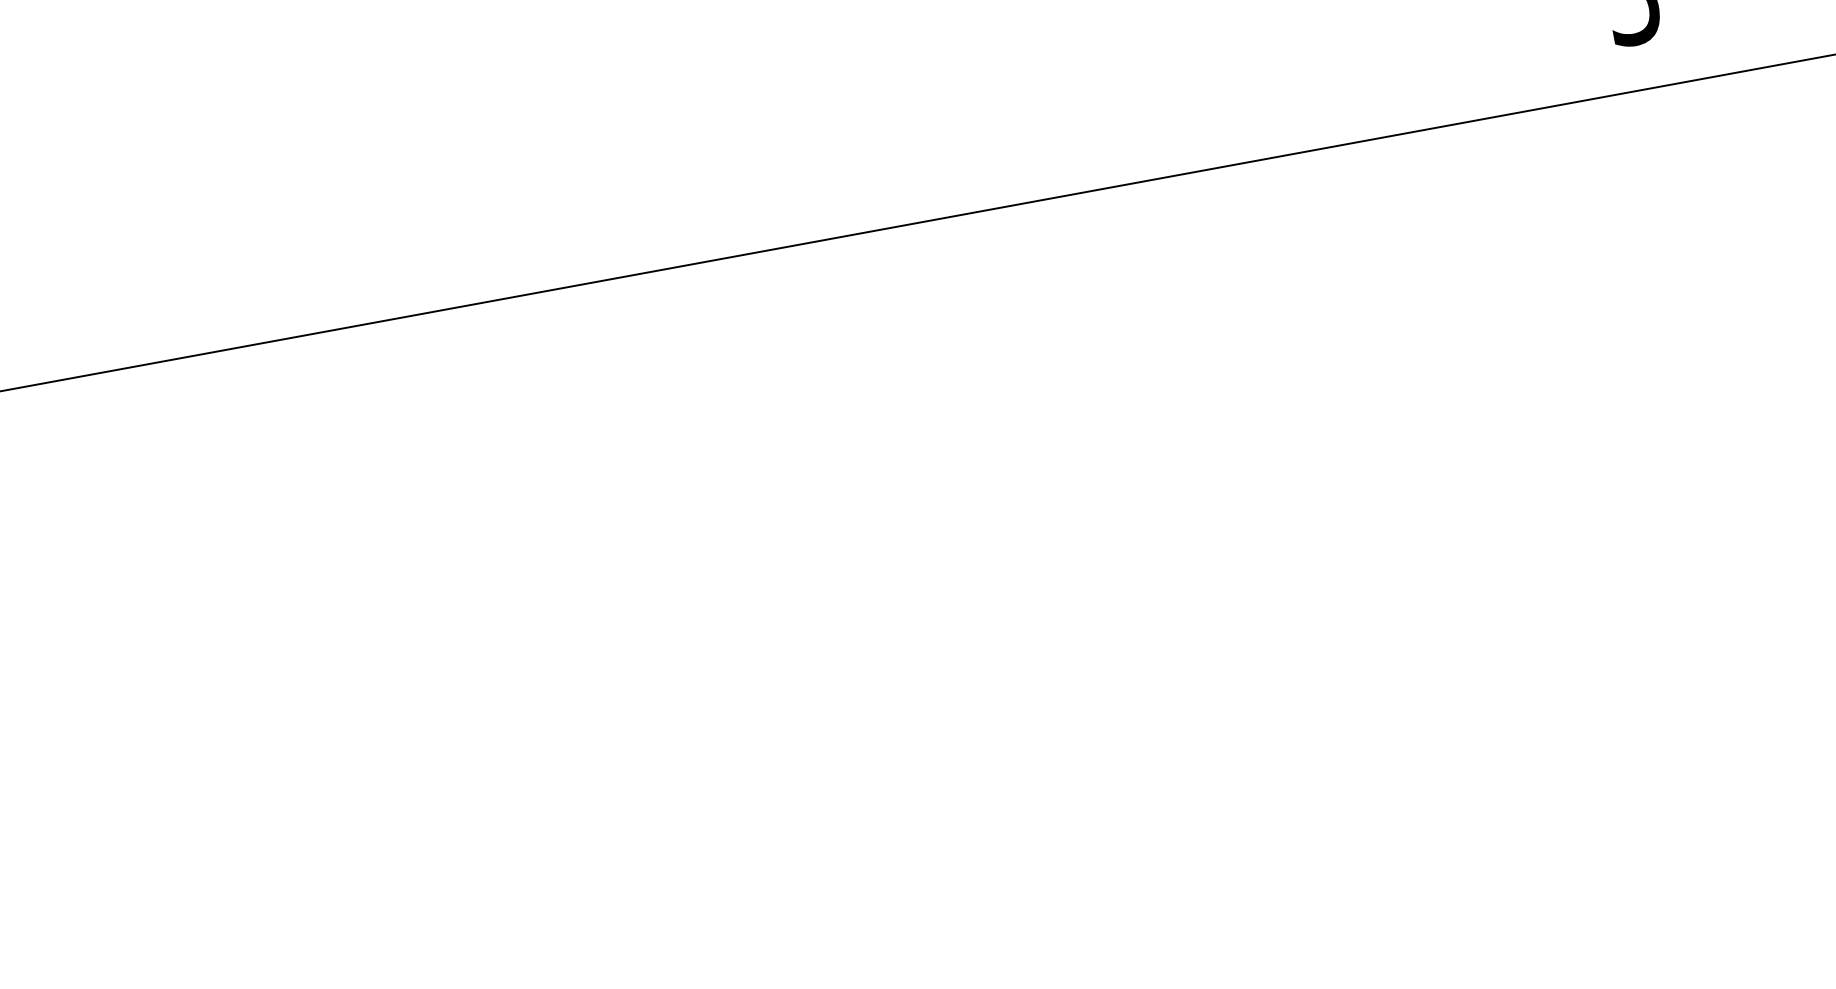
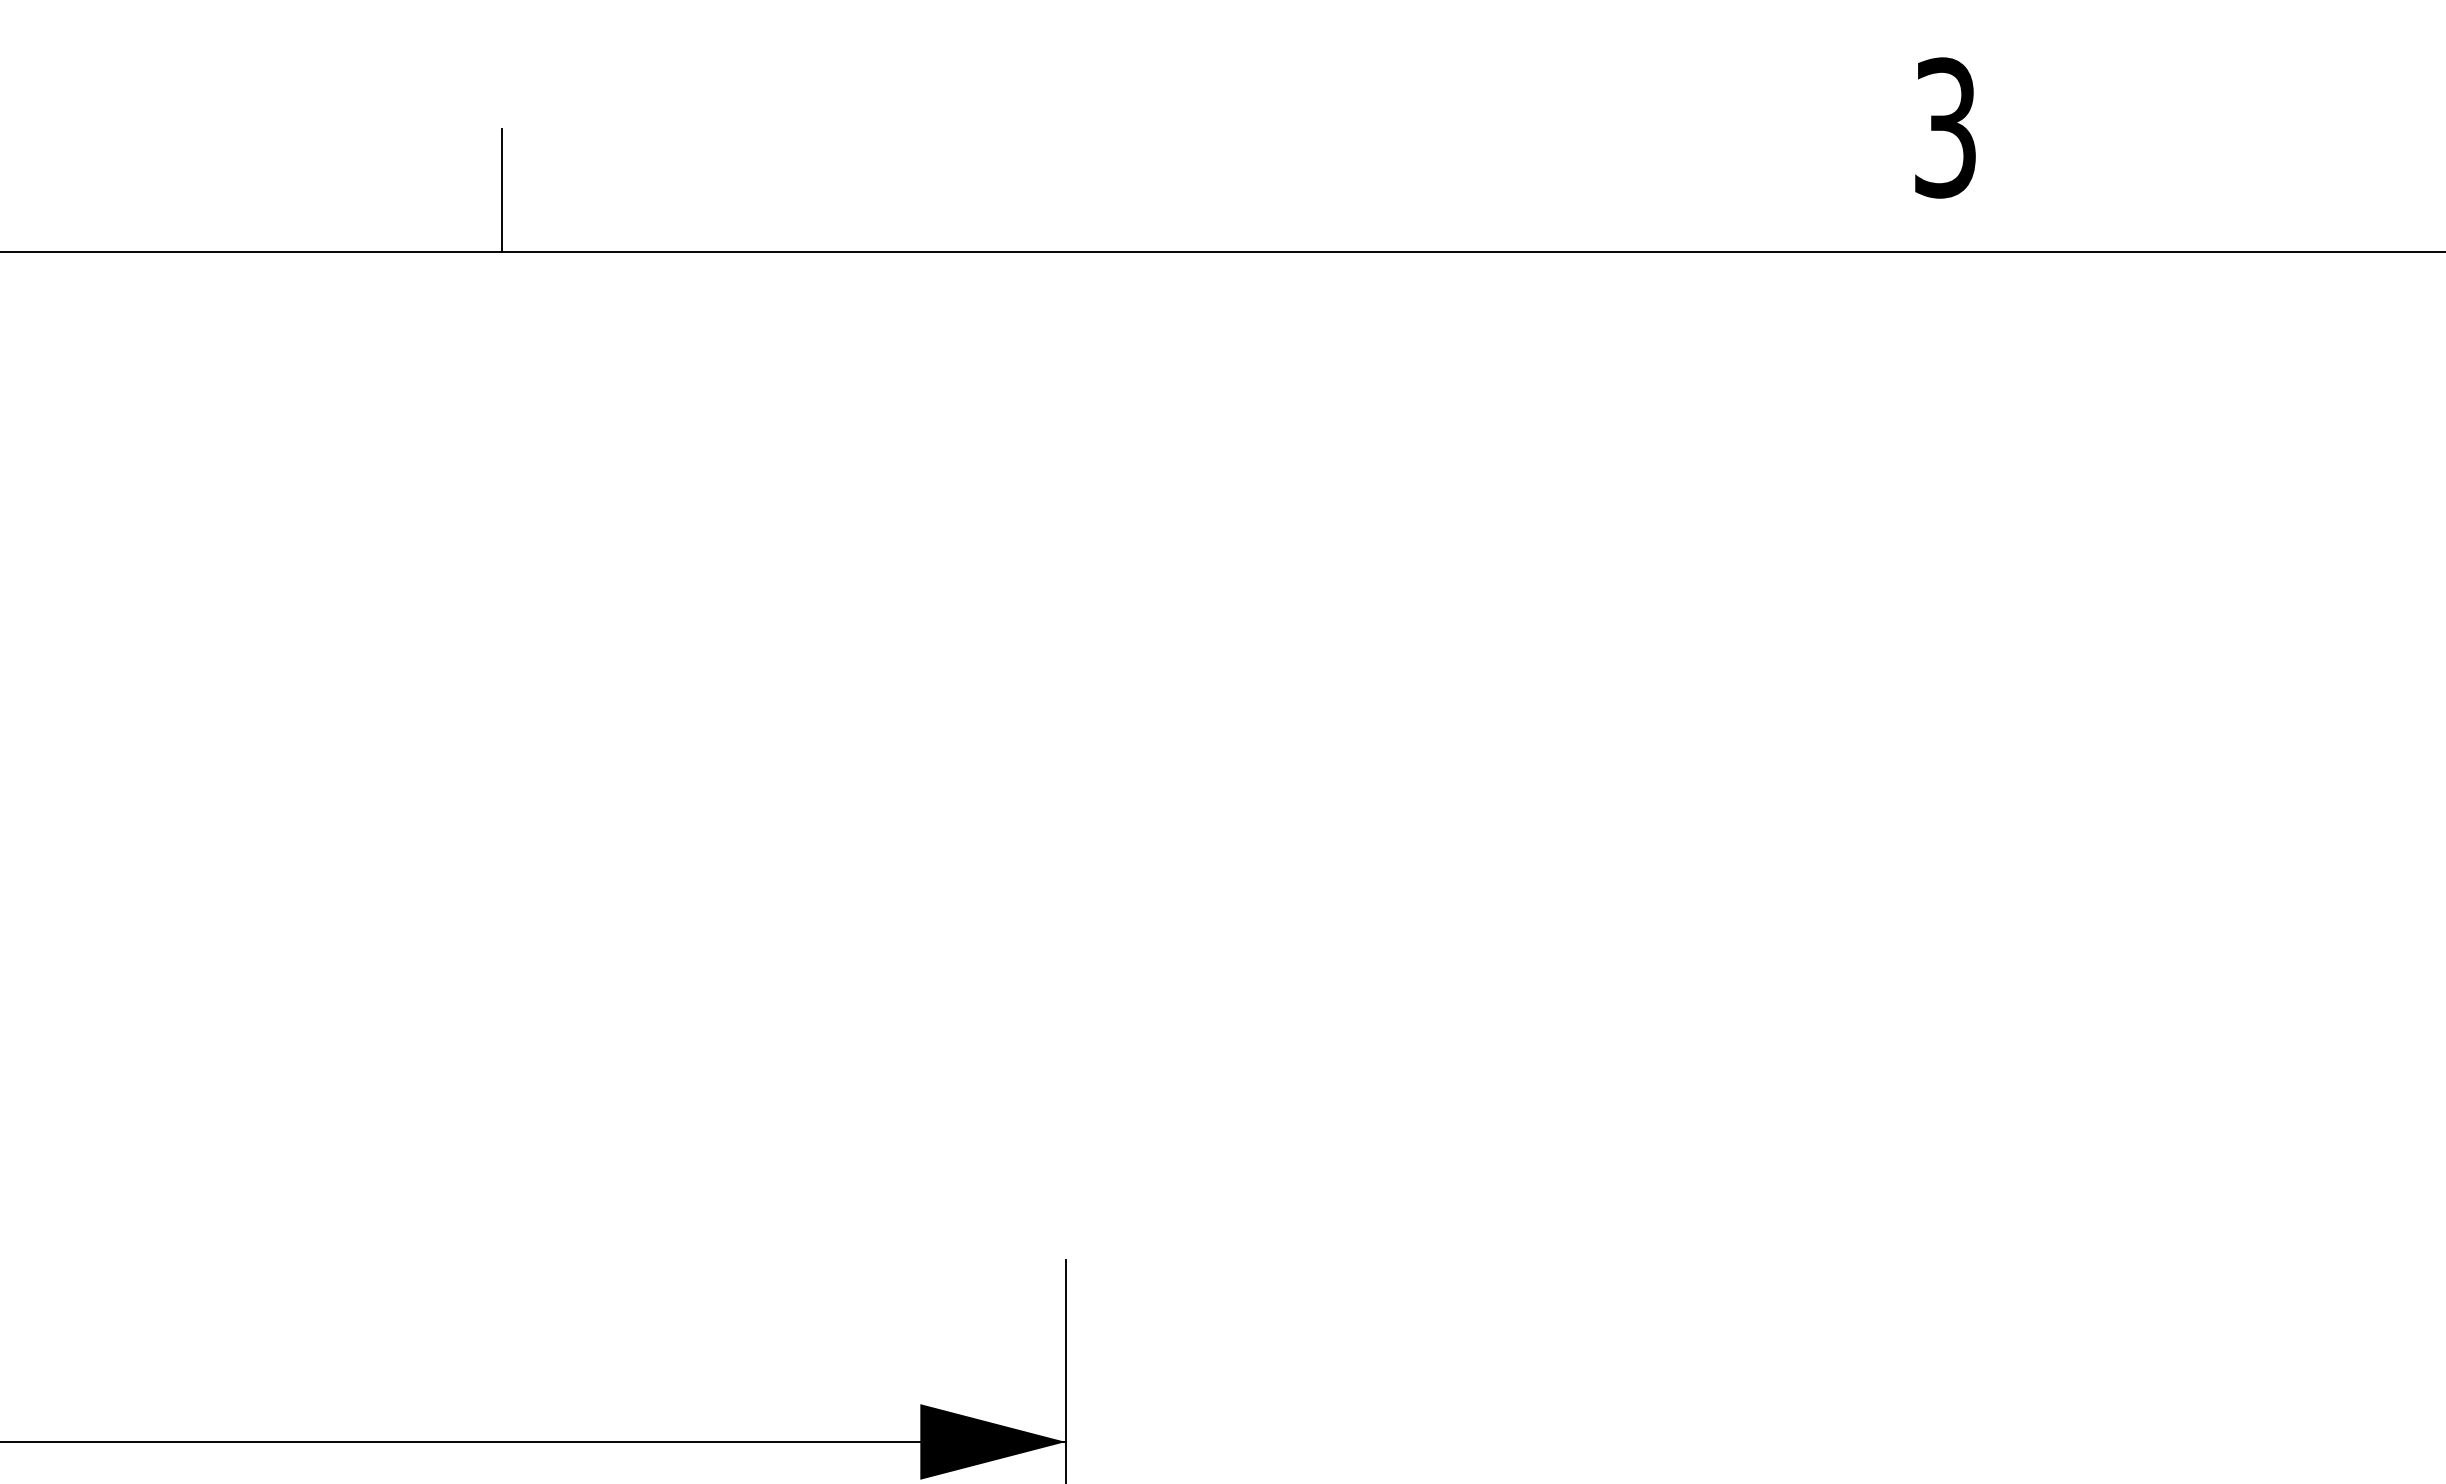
line: (470, 253) -> (502, 190), added

